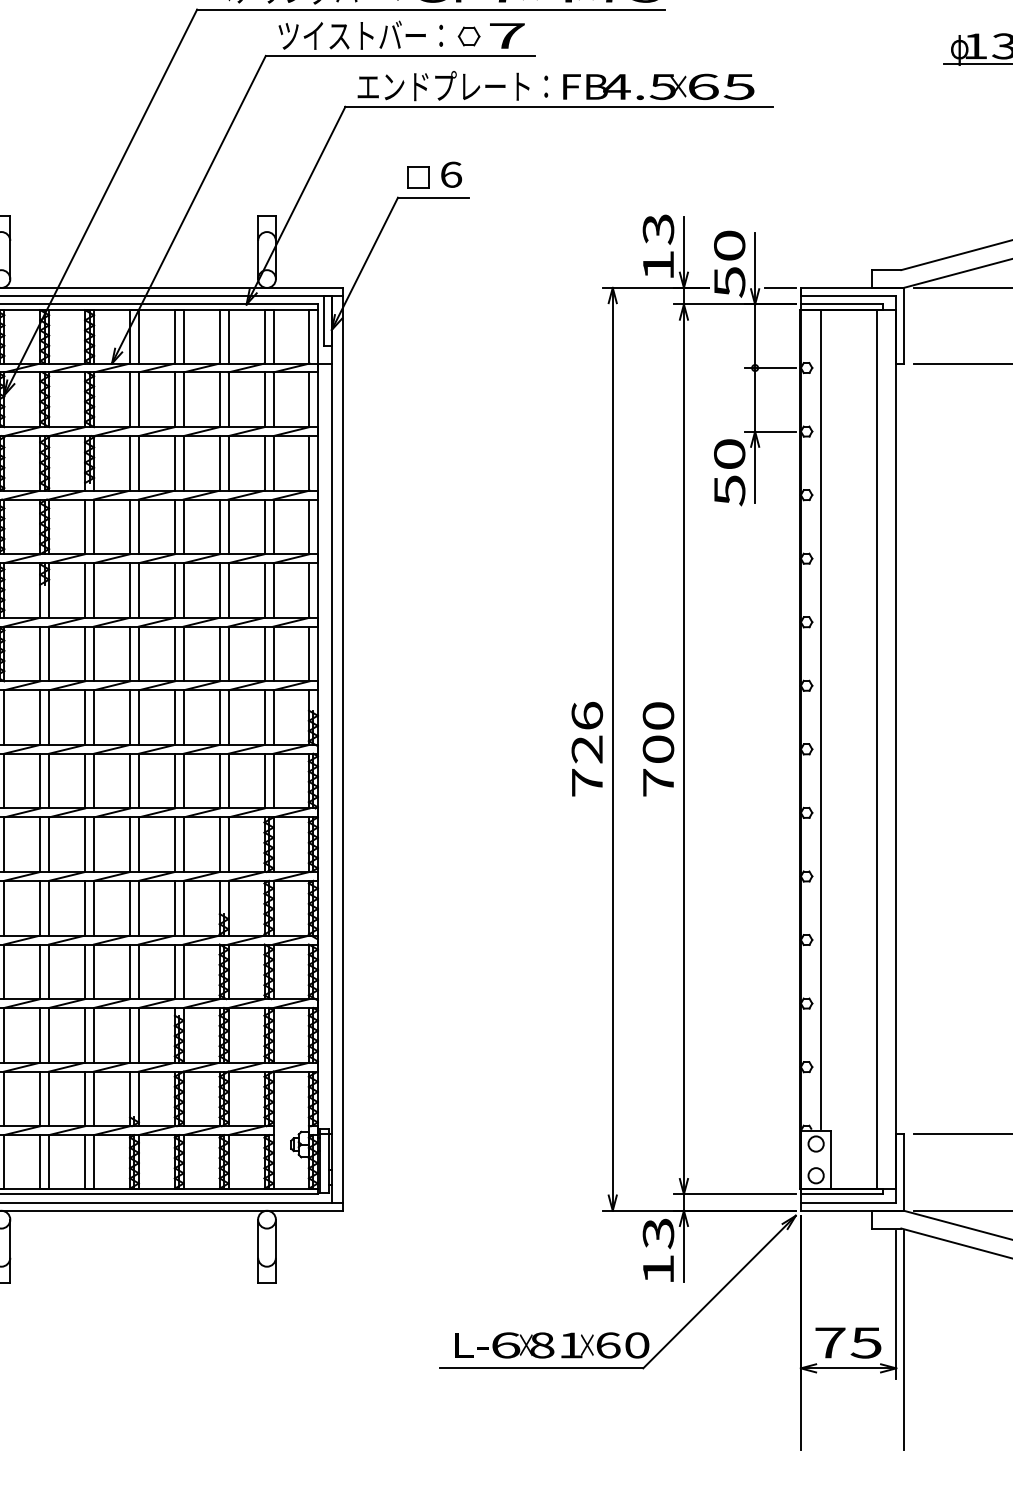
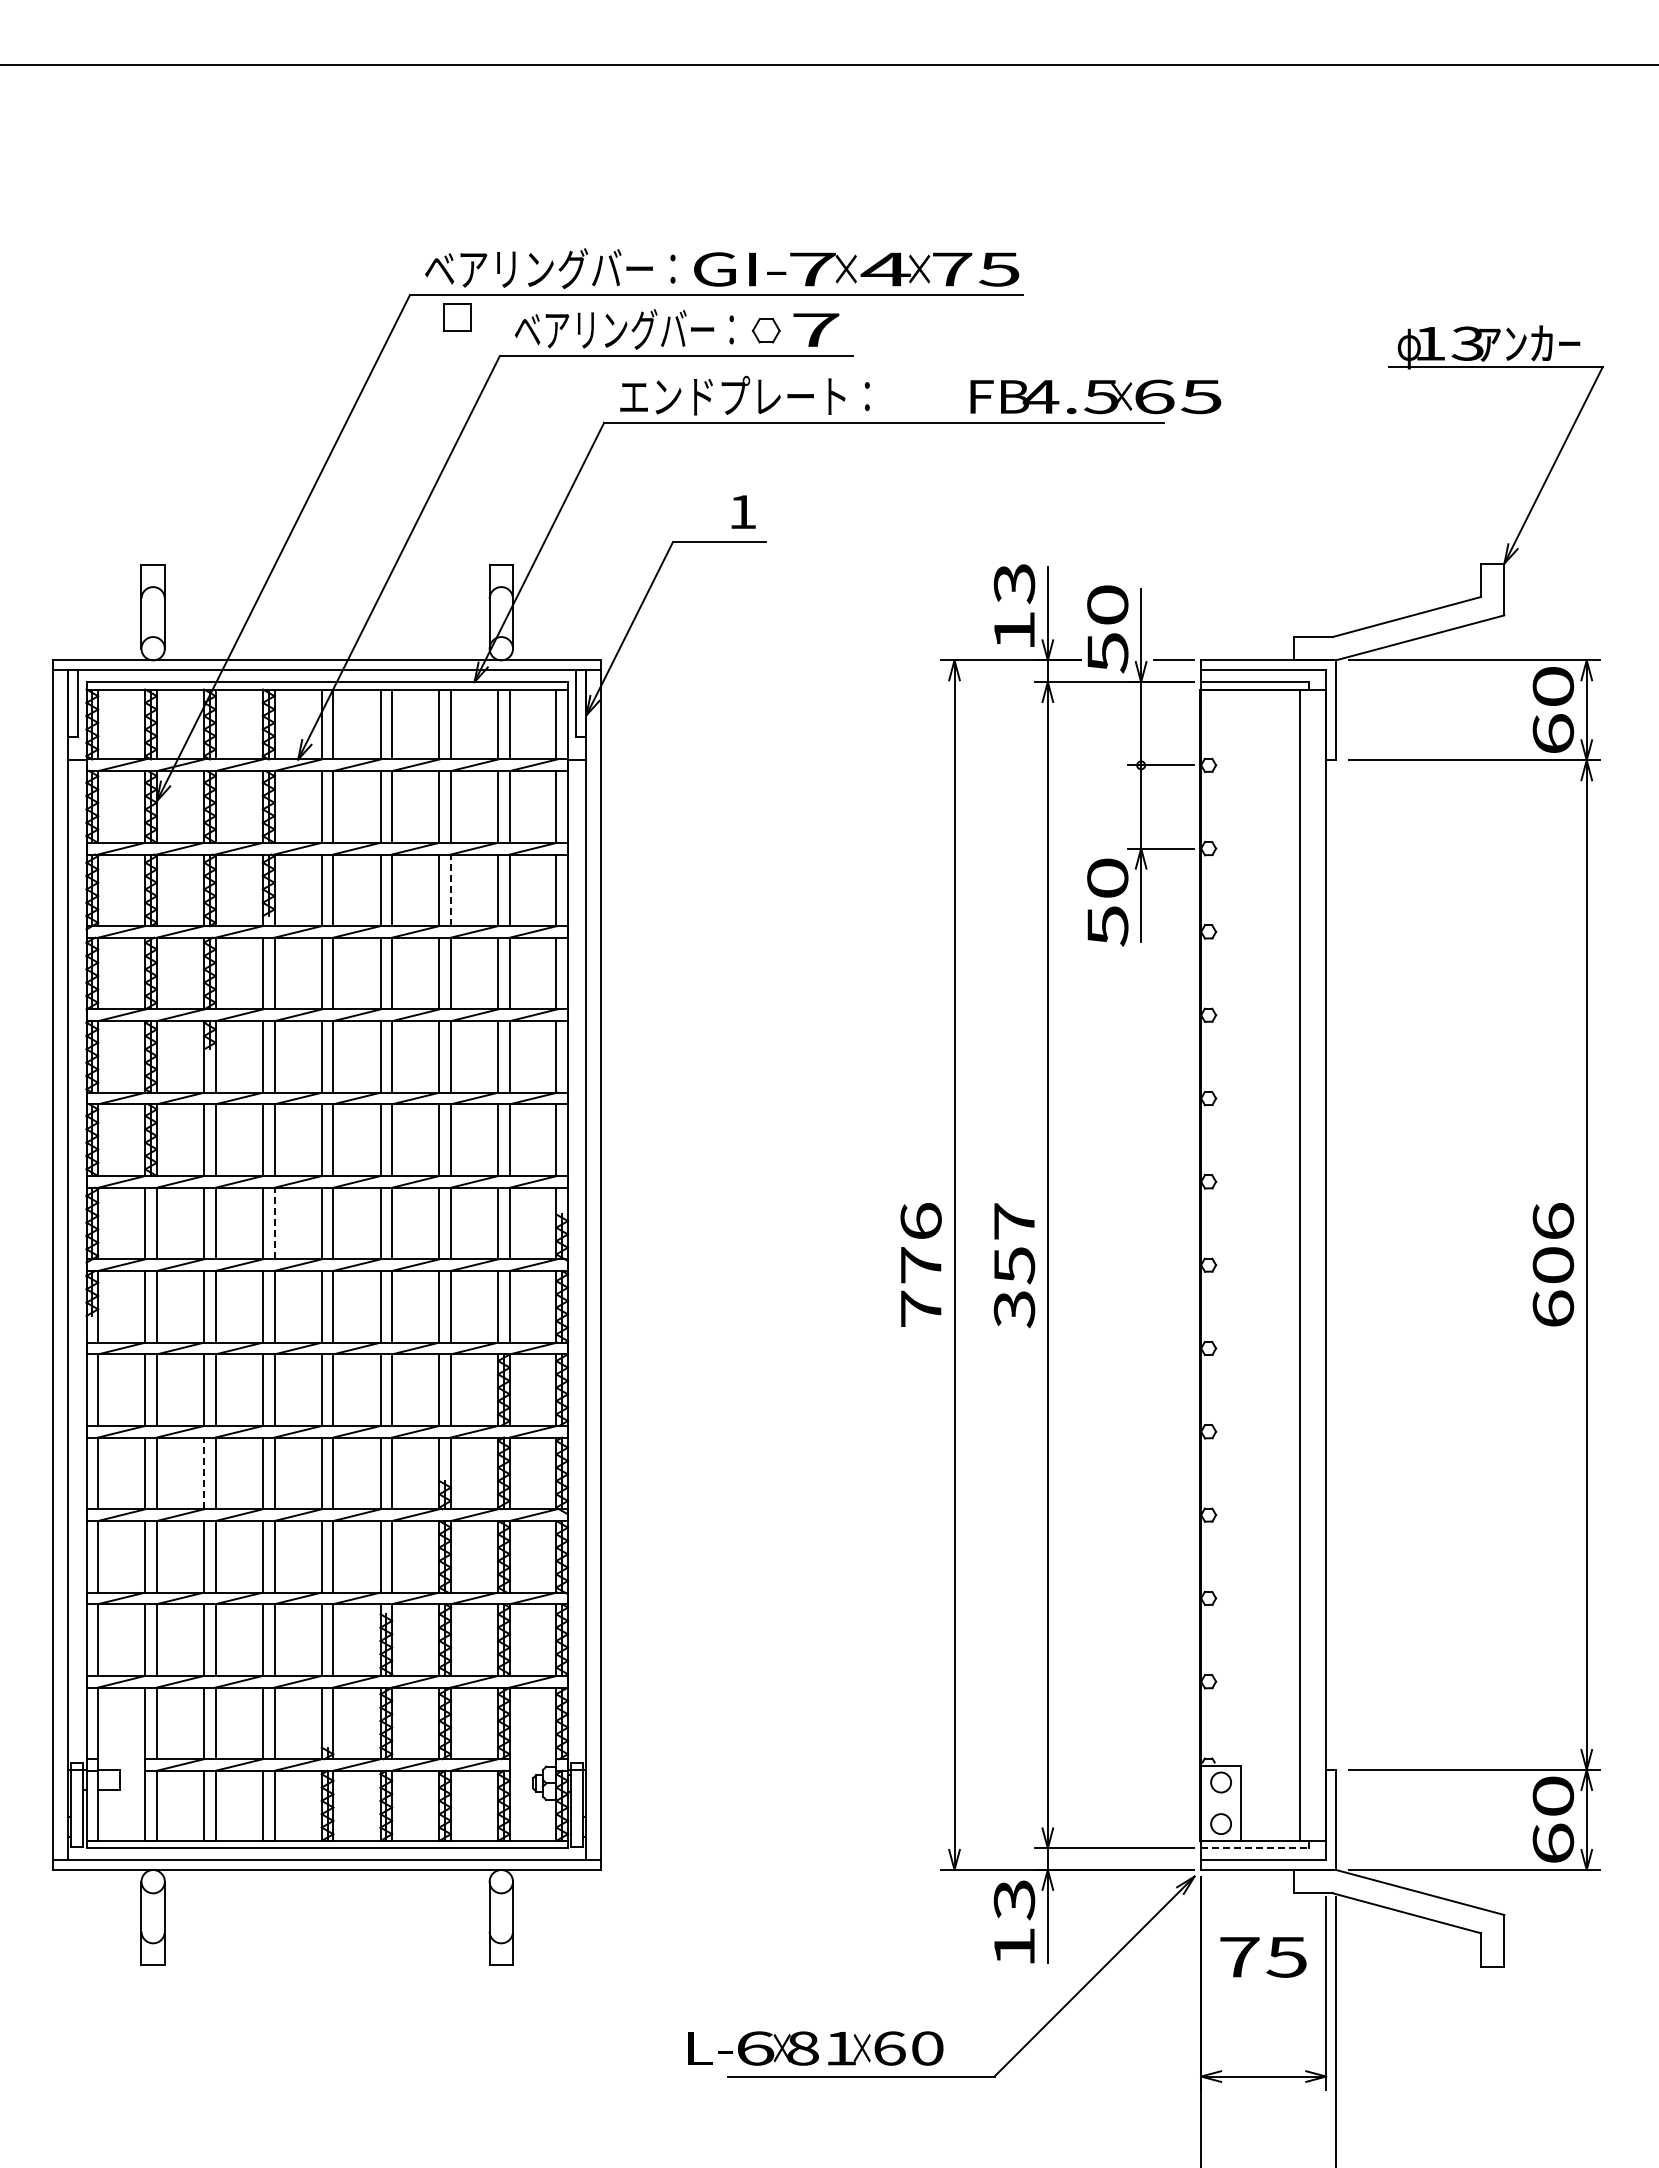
text: (360, 35) -> (623, 329), ツイストバー： -> ベアリングバー：
text: (658, 86) -> (1095, 396), moved
text: (450, 174) -> (742, 511), 6 -> 1
part: (418, 177) -> (457, 317), moved
line: (228, 463) -> (450, 890), solid -> dashed
line: (93, 717) -> (274, 1223), solid -> dashed
line: (820, 719) -> (1226, 1225), removed
text: (586, 749) -> (920, 1265), 726 -> 776
text: (658, 749) -> (1014, 1265), 700 -> 357
line: (40, 908) -> (204, 1473), solid -> dashed
line: (842, 1194) -> (1255, 1848), solid -> dashed
text: (848, 1343) -> (1263, 1957), moved
text: (551, 1345) -> (815, 2048), moved

